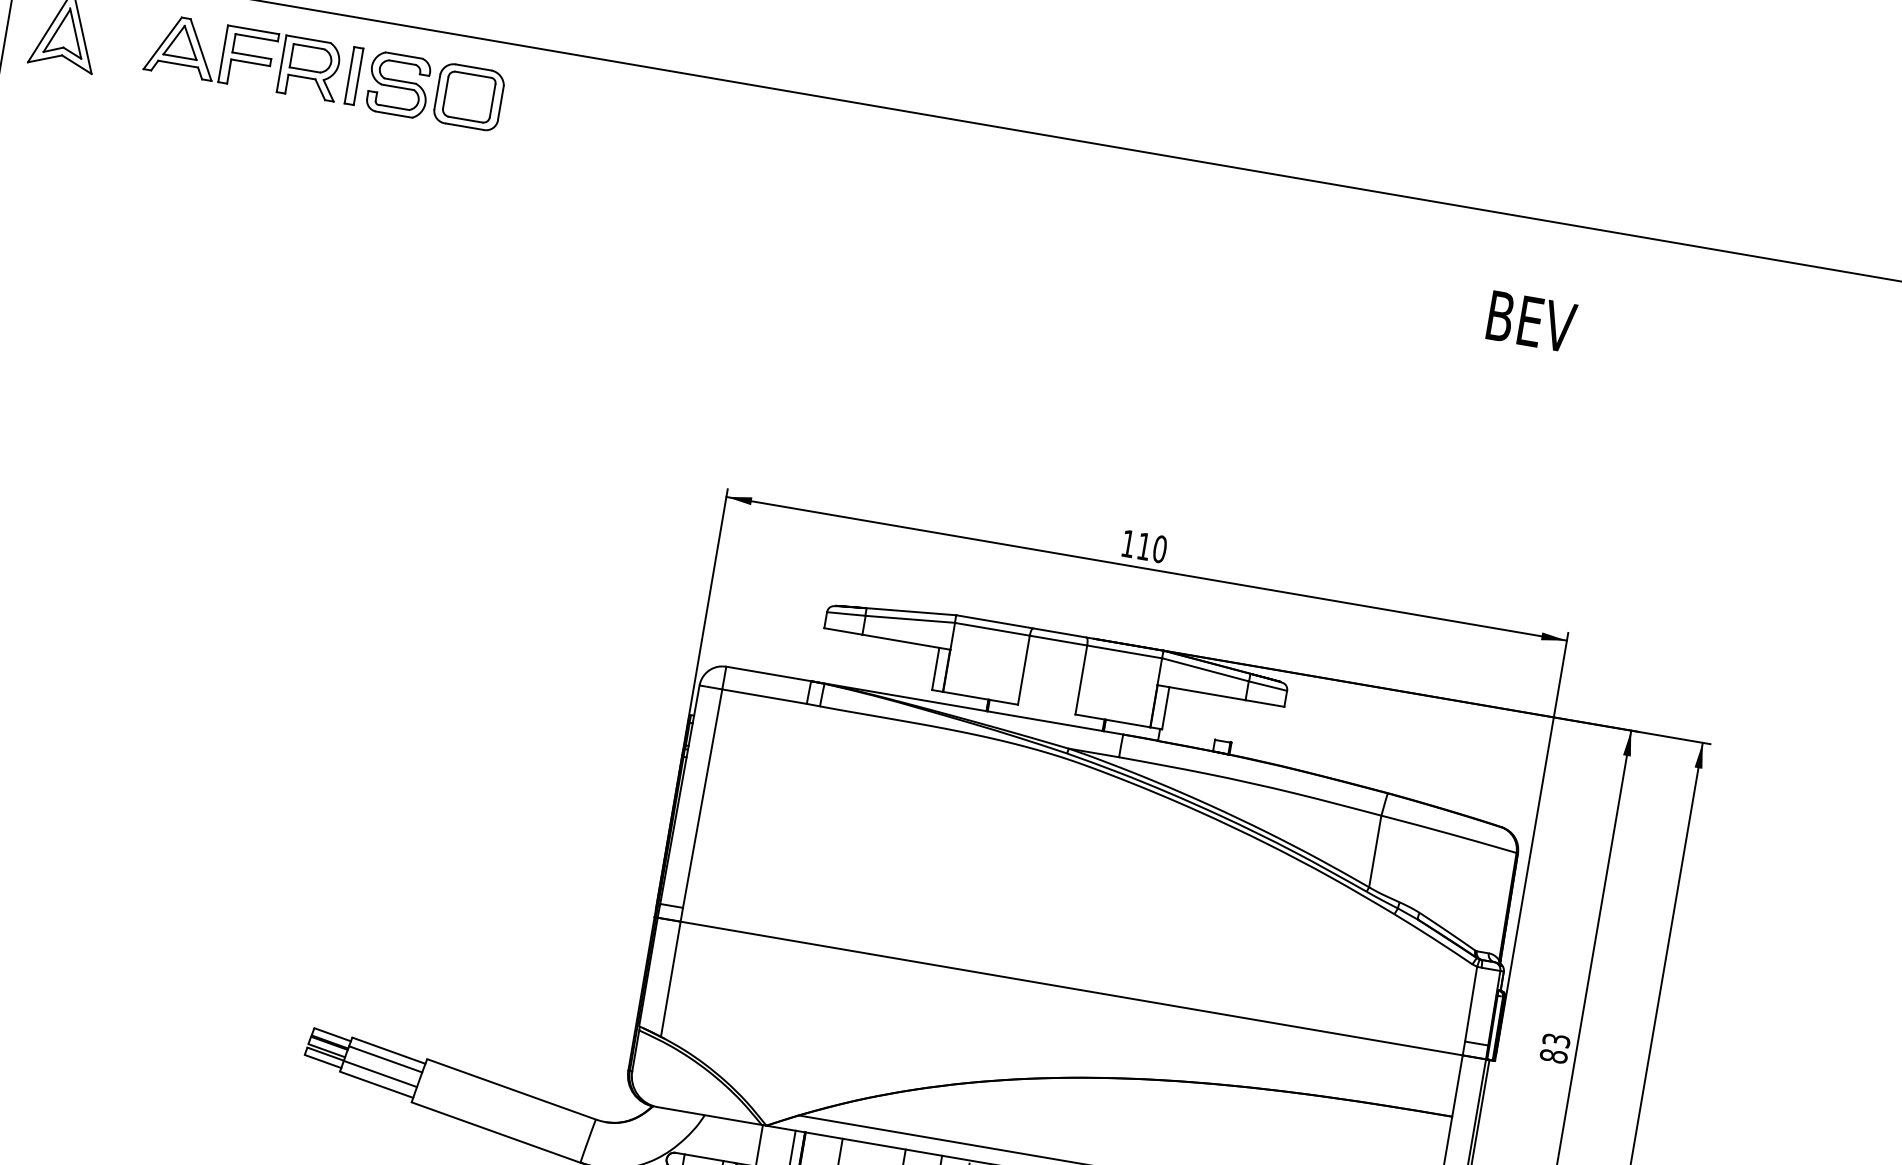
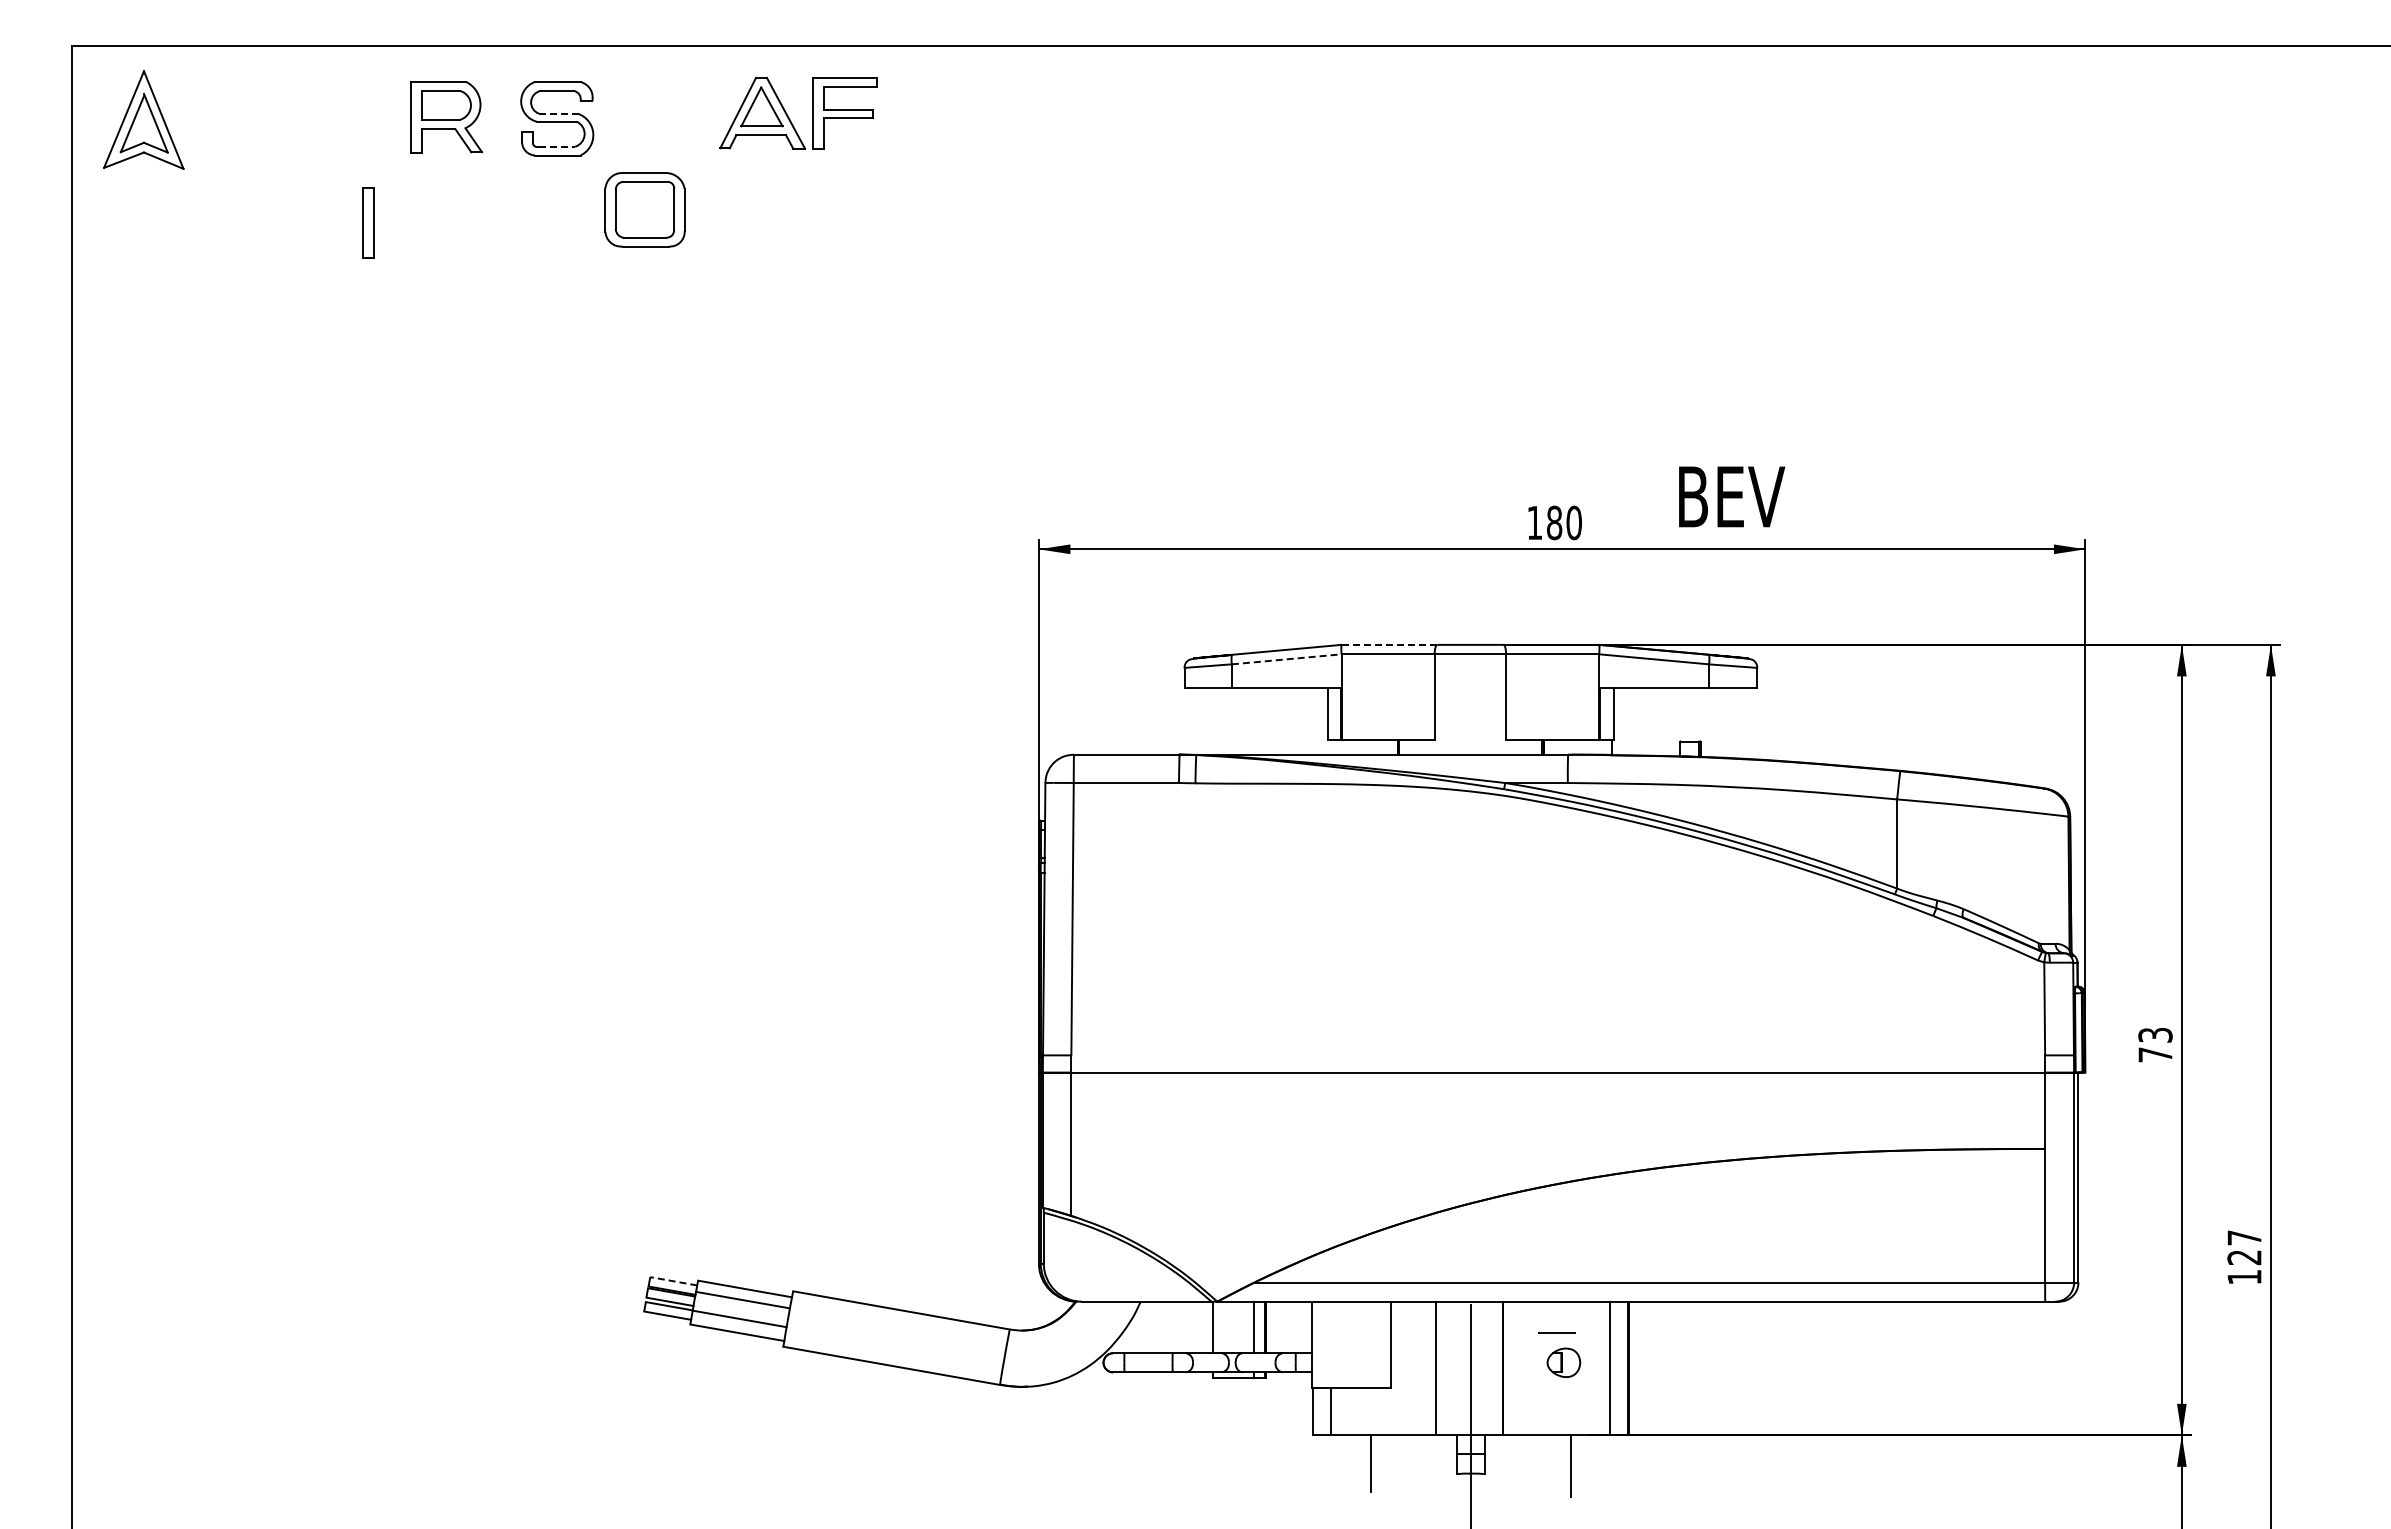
part: (203, 53) -> (789, 117), moved
part: (354, 75) -> (368, 222), moved
line: (400, 80) -> (558, 113), solid -> dashed
part: (468, 96) -> (644, 209), moved
line: (395, 107) -> (557, 146), solid -> dashed
text: (1532, 321) -> (1732, 496), moved
text: (1144, 546) -> (1554, 522), 110 -> 180
line: (910, 619) -> (1287, 659), solid -> dashed
line: (994, 621) -> (1389, 644), solid -> dashed
line: (332, 1034) -> (673, 1281), solid -> dashed
text: (1553, 1055) -> (2155, 1054), 83 -> 73

